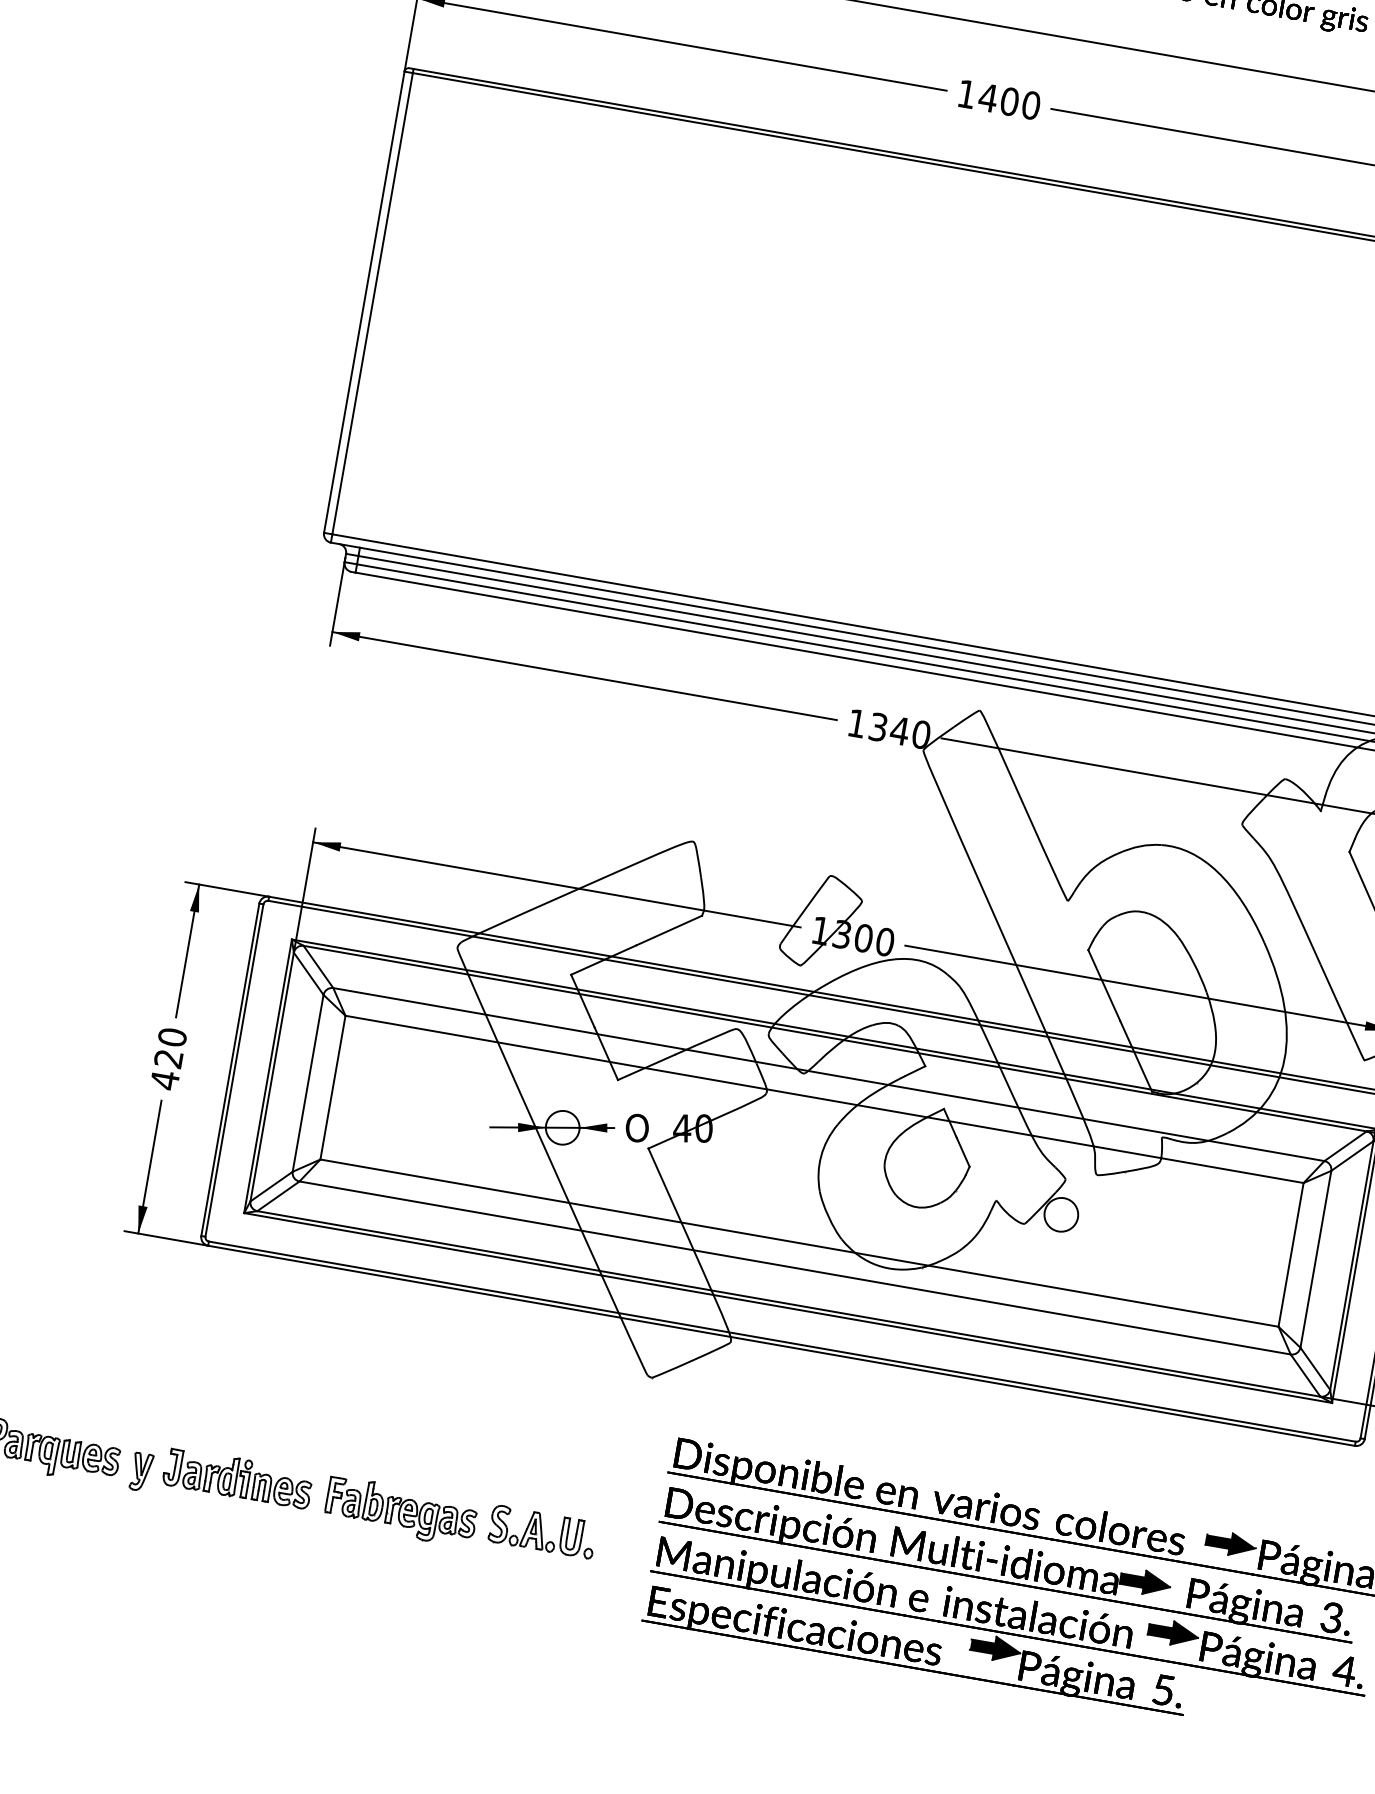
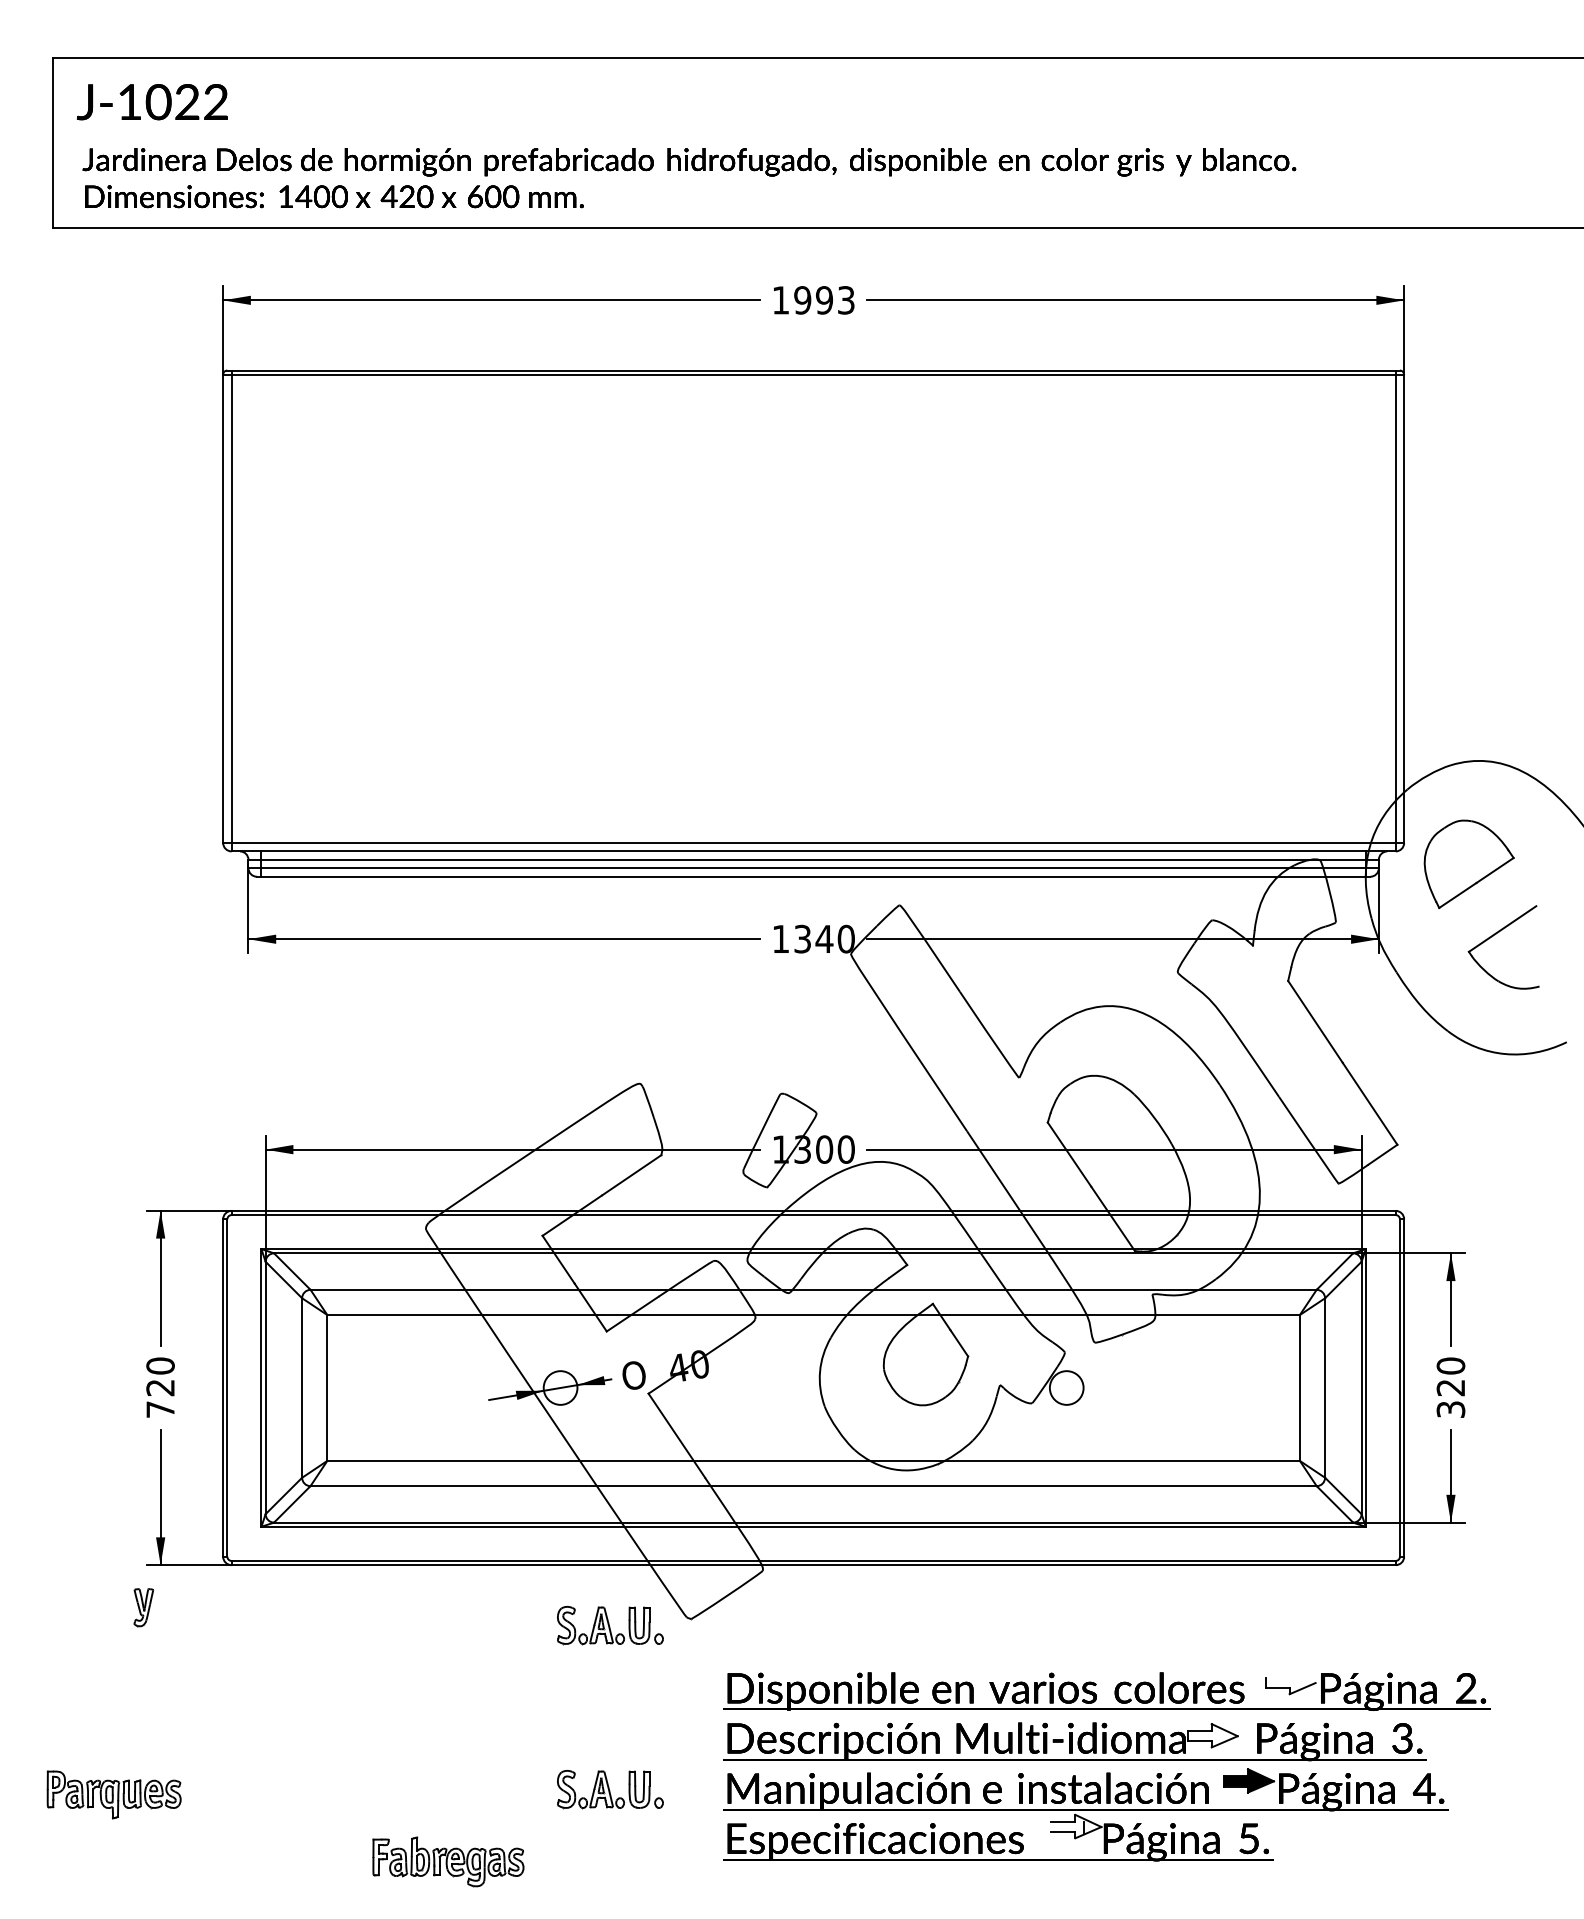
text: (1008, 101) -> (823, 300), 1400 -> 1993
text: (164, 1080) -> (160, 1409), 420 -> 720
part: (571, 1370) -> (610, 1625), added
part: (141, 1471) -> (143, 1607), moved
part: (237, 1477) -> (300, 1788), removed
part: (401, 1511) -> (448, 1861), moved
fill: (1231, 1543) -> (1290, 1682), removed
fill: (1145, 1582) -> (1212, 1735), removed
fill: (995, 1648) -> (1076, 1826), removed

